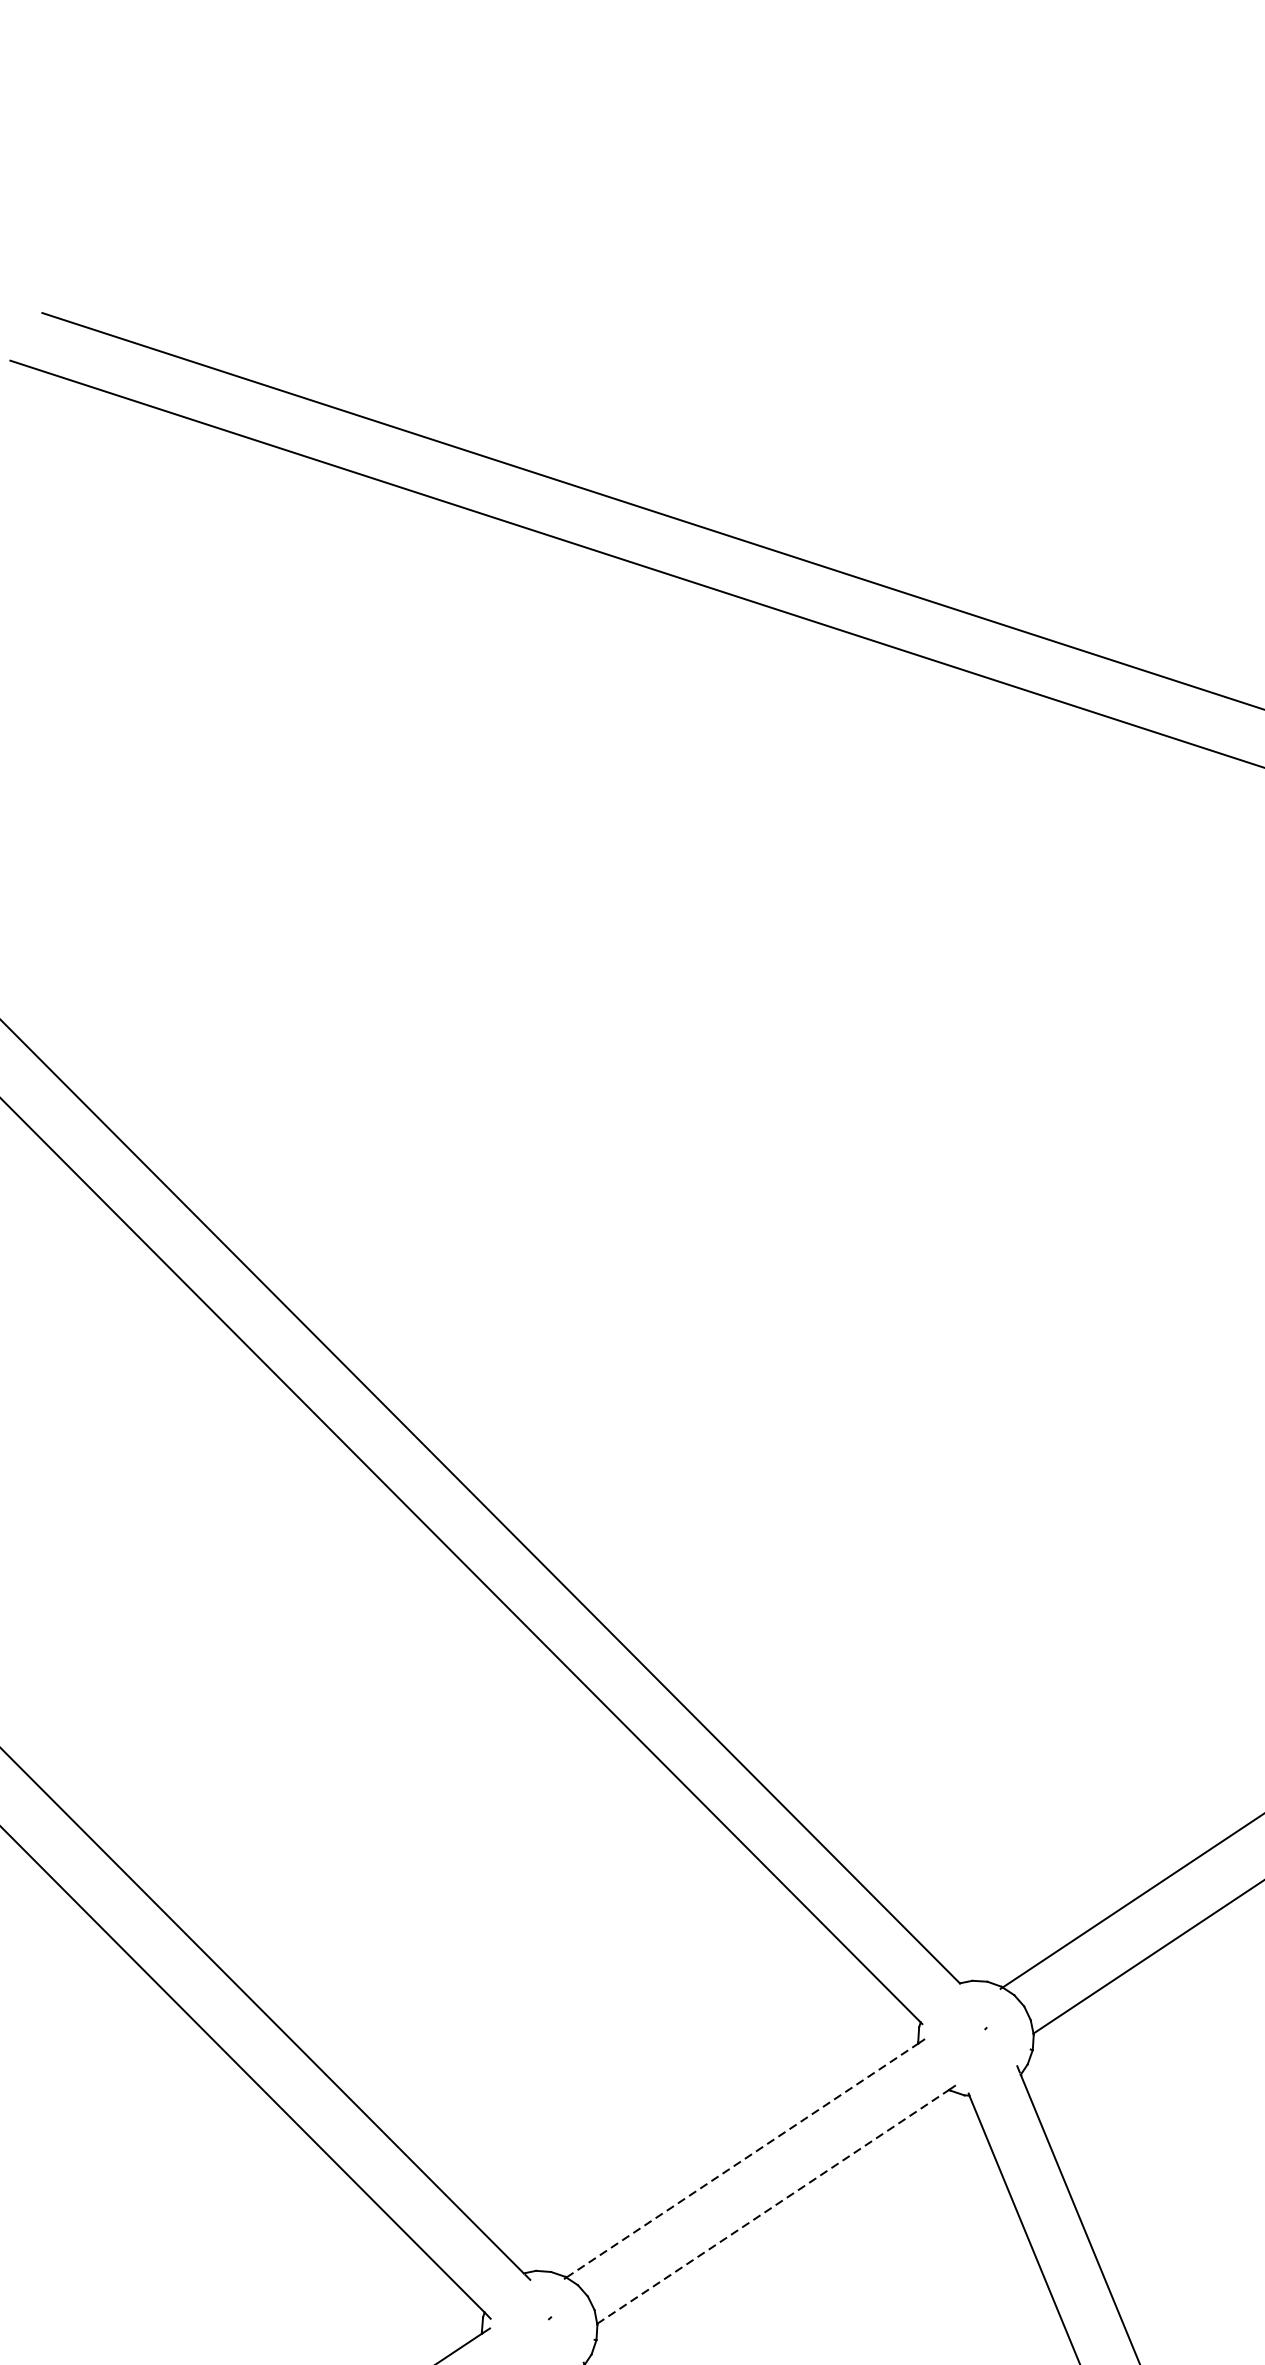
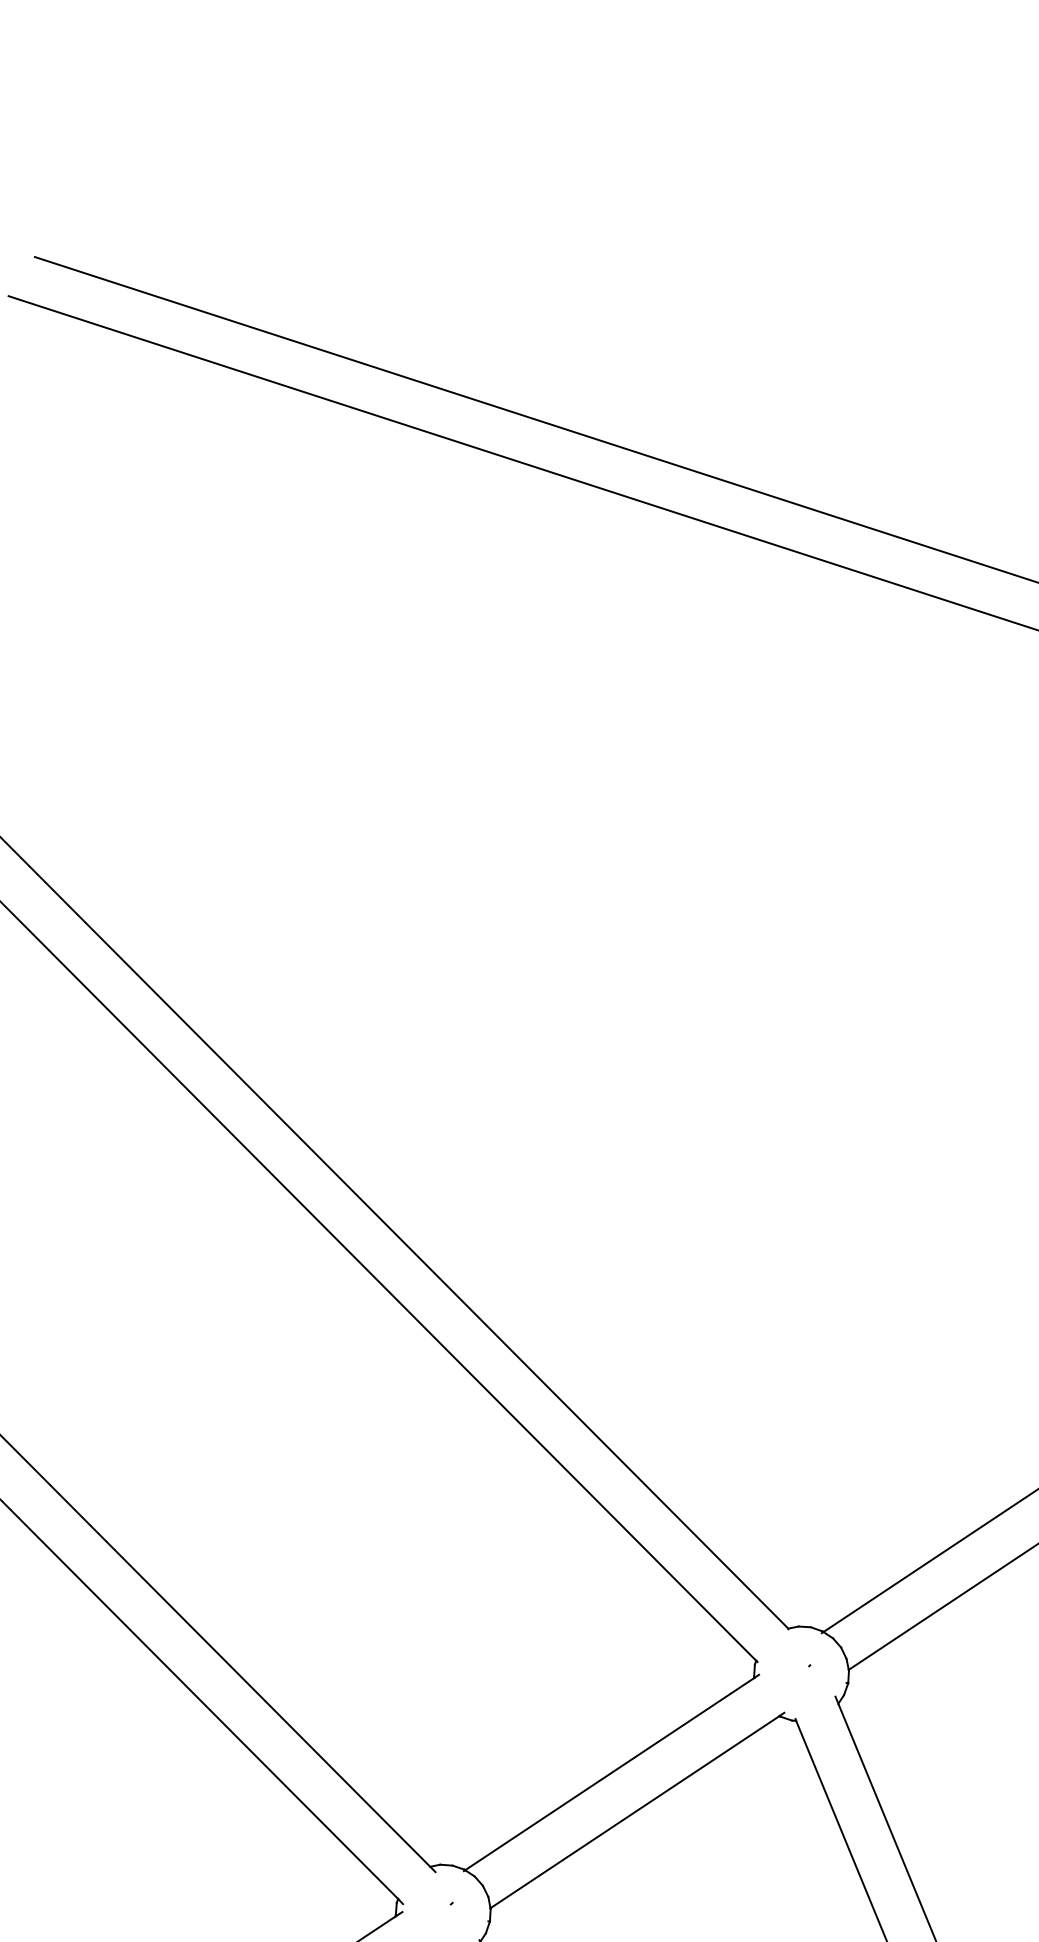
line: (742, 2161) -> (609, 1774), dashed -> solid
line: (773, 2207) -> (635, 1812), dashed -> solid

